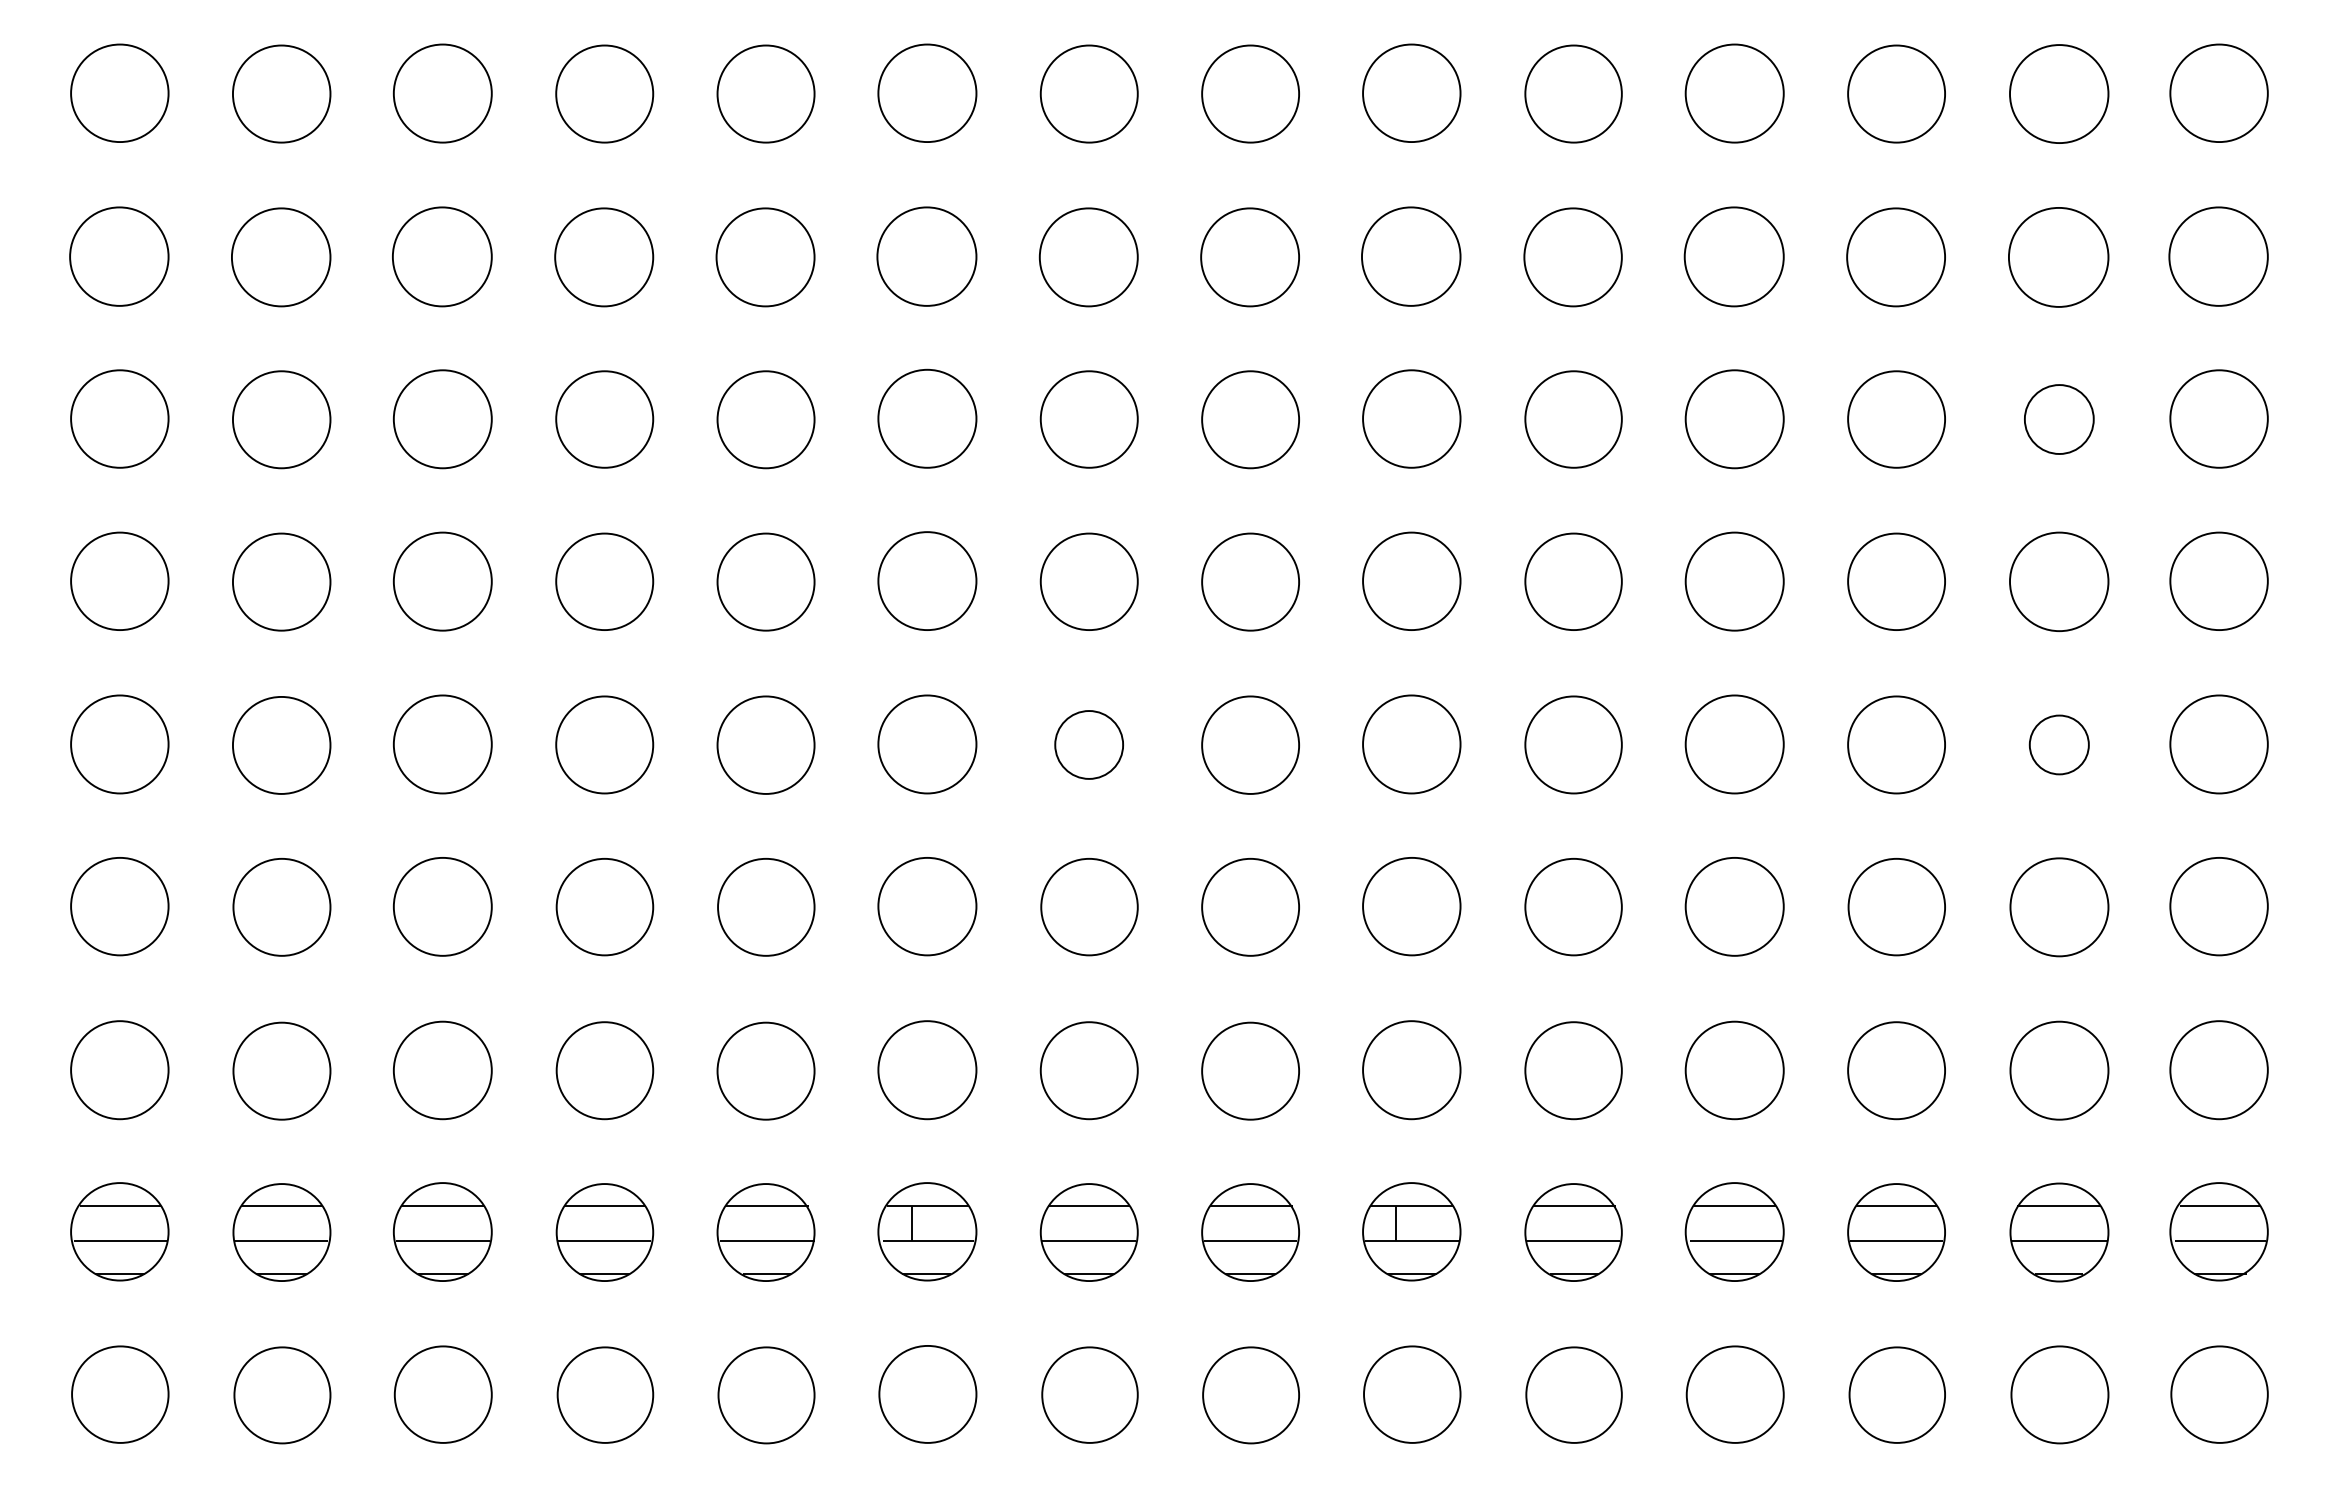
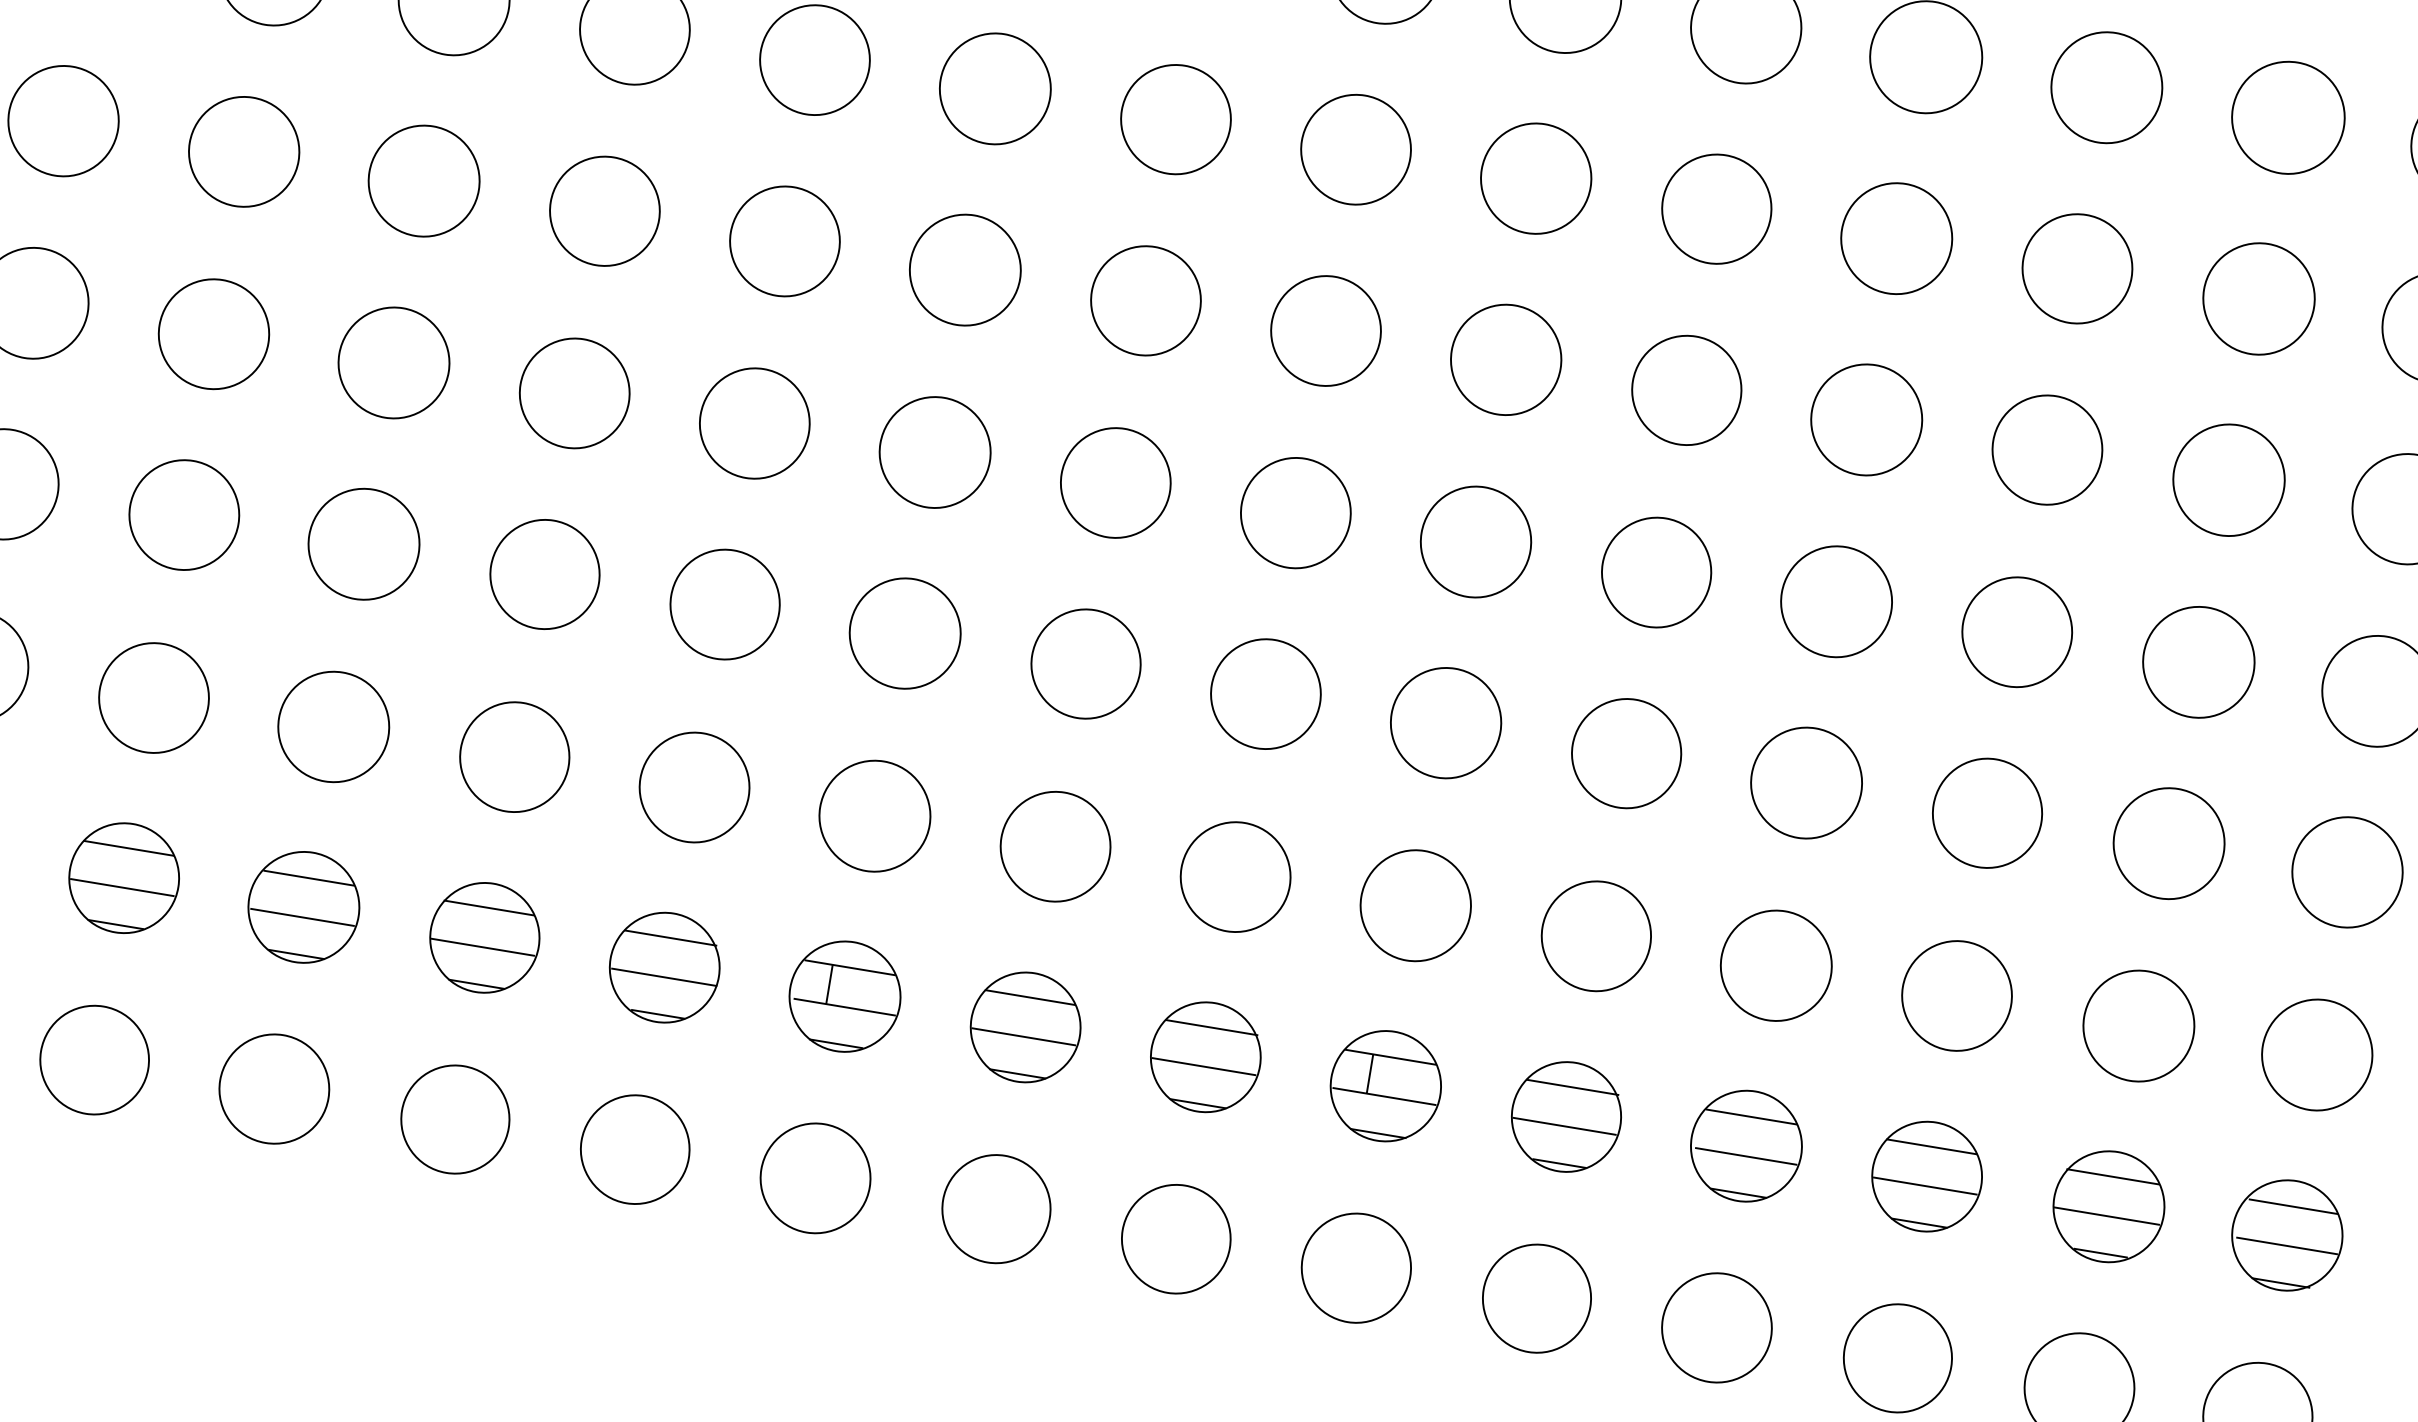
part: (2059, 419) -> (2259, 298), size x1.43
part: (1088, 744) -> (1115, 482), size x1.43
part: (2059, 744) -> (2199, 661), size x1.67

